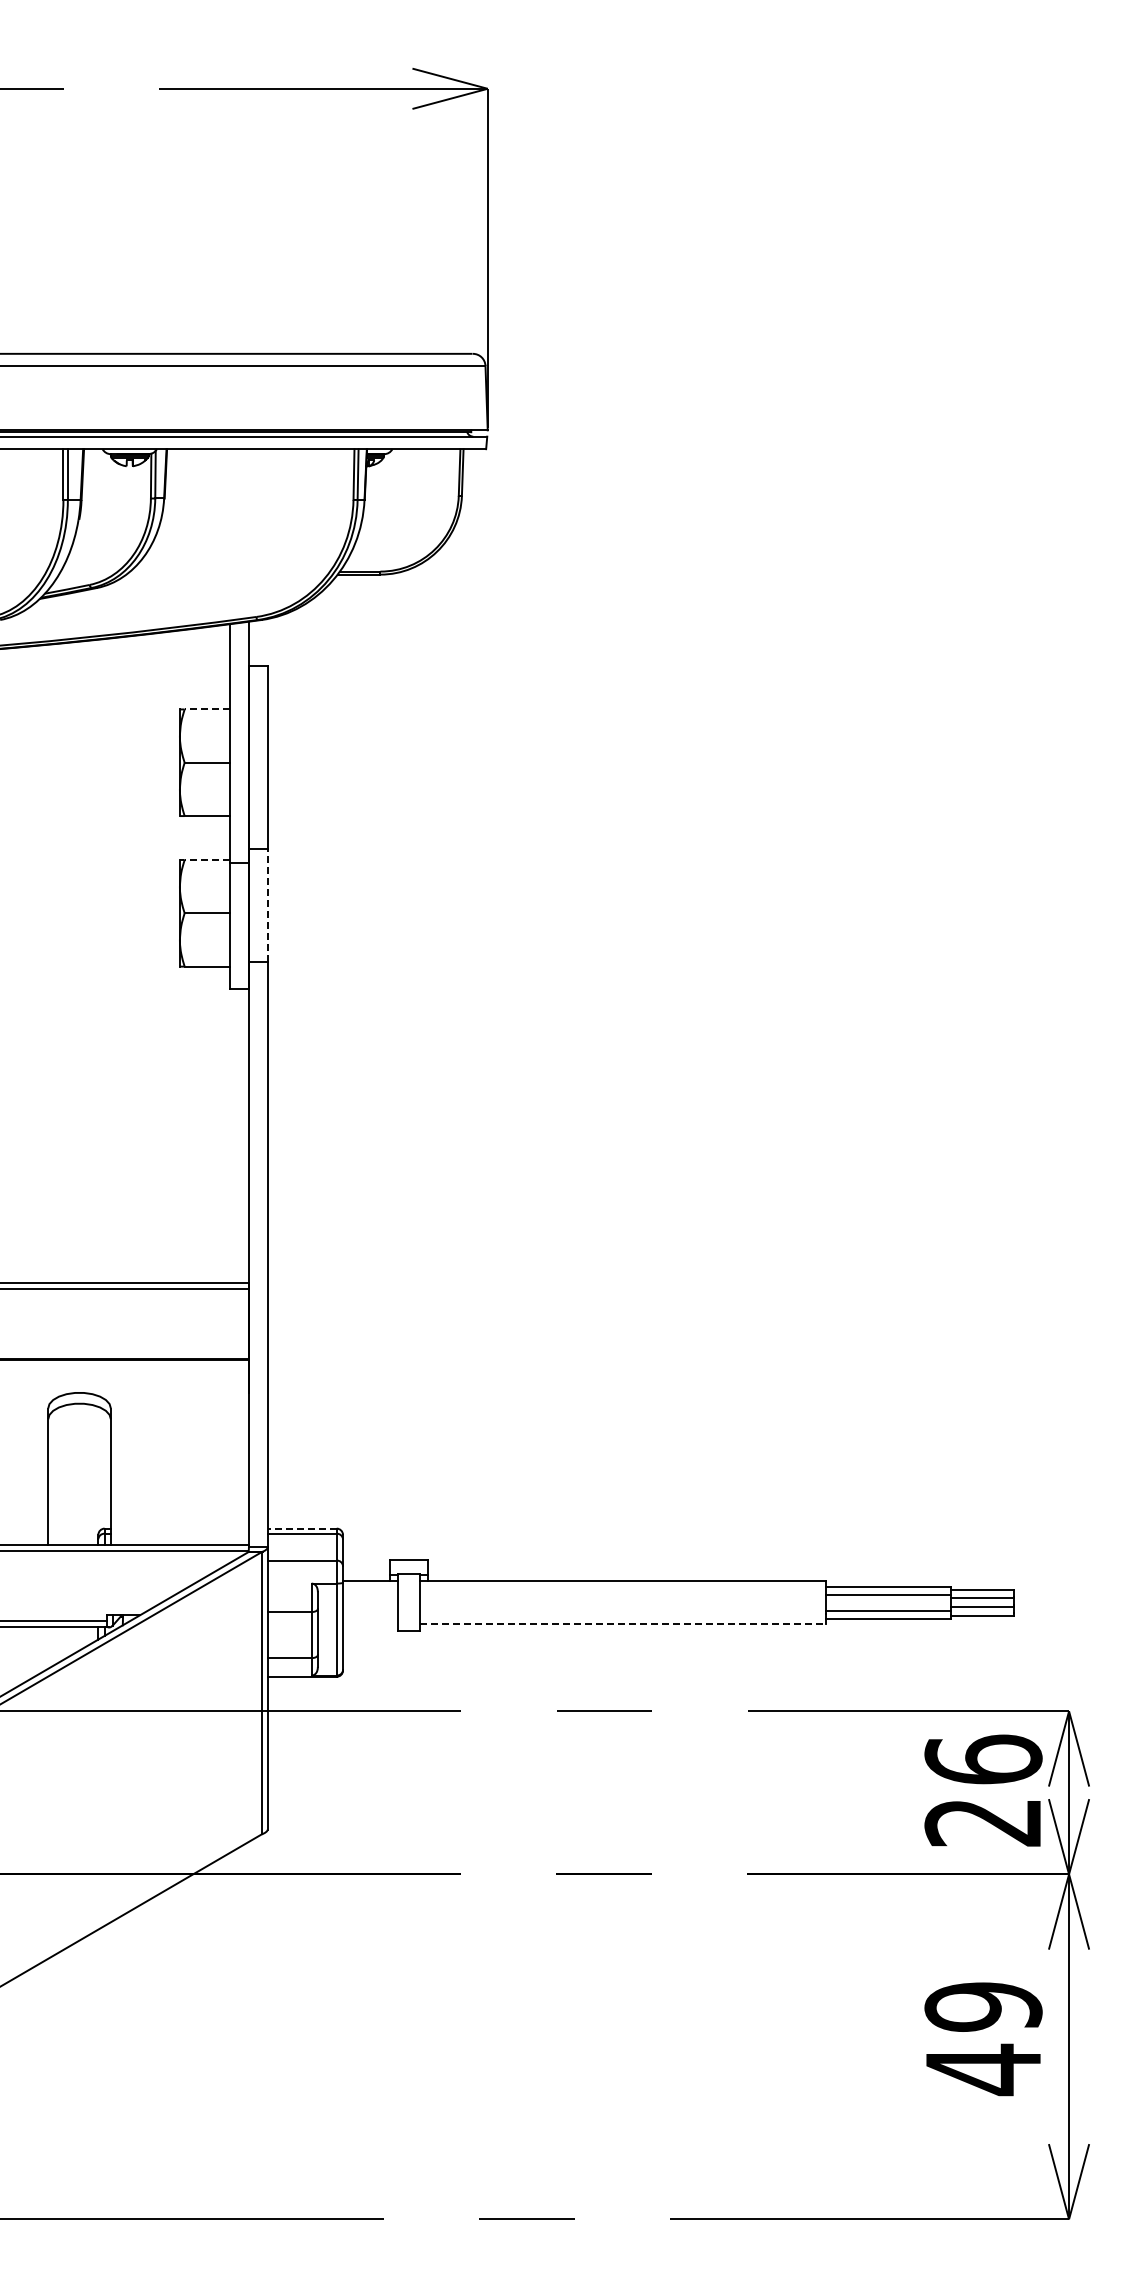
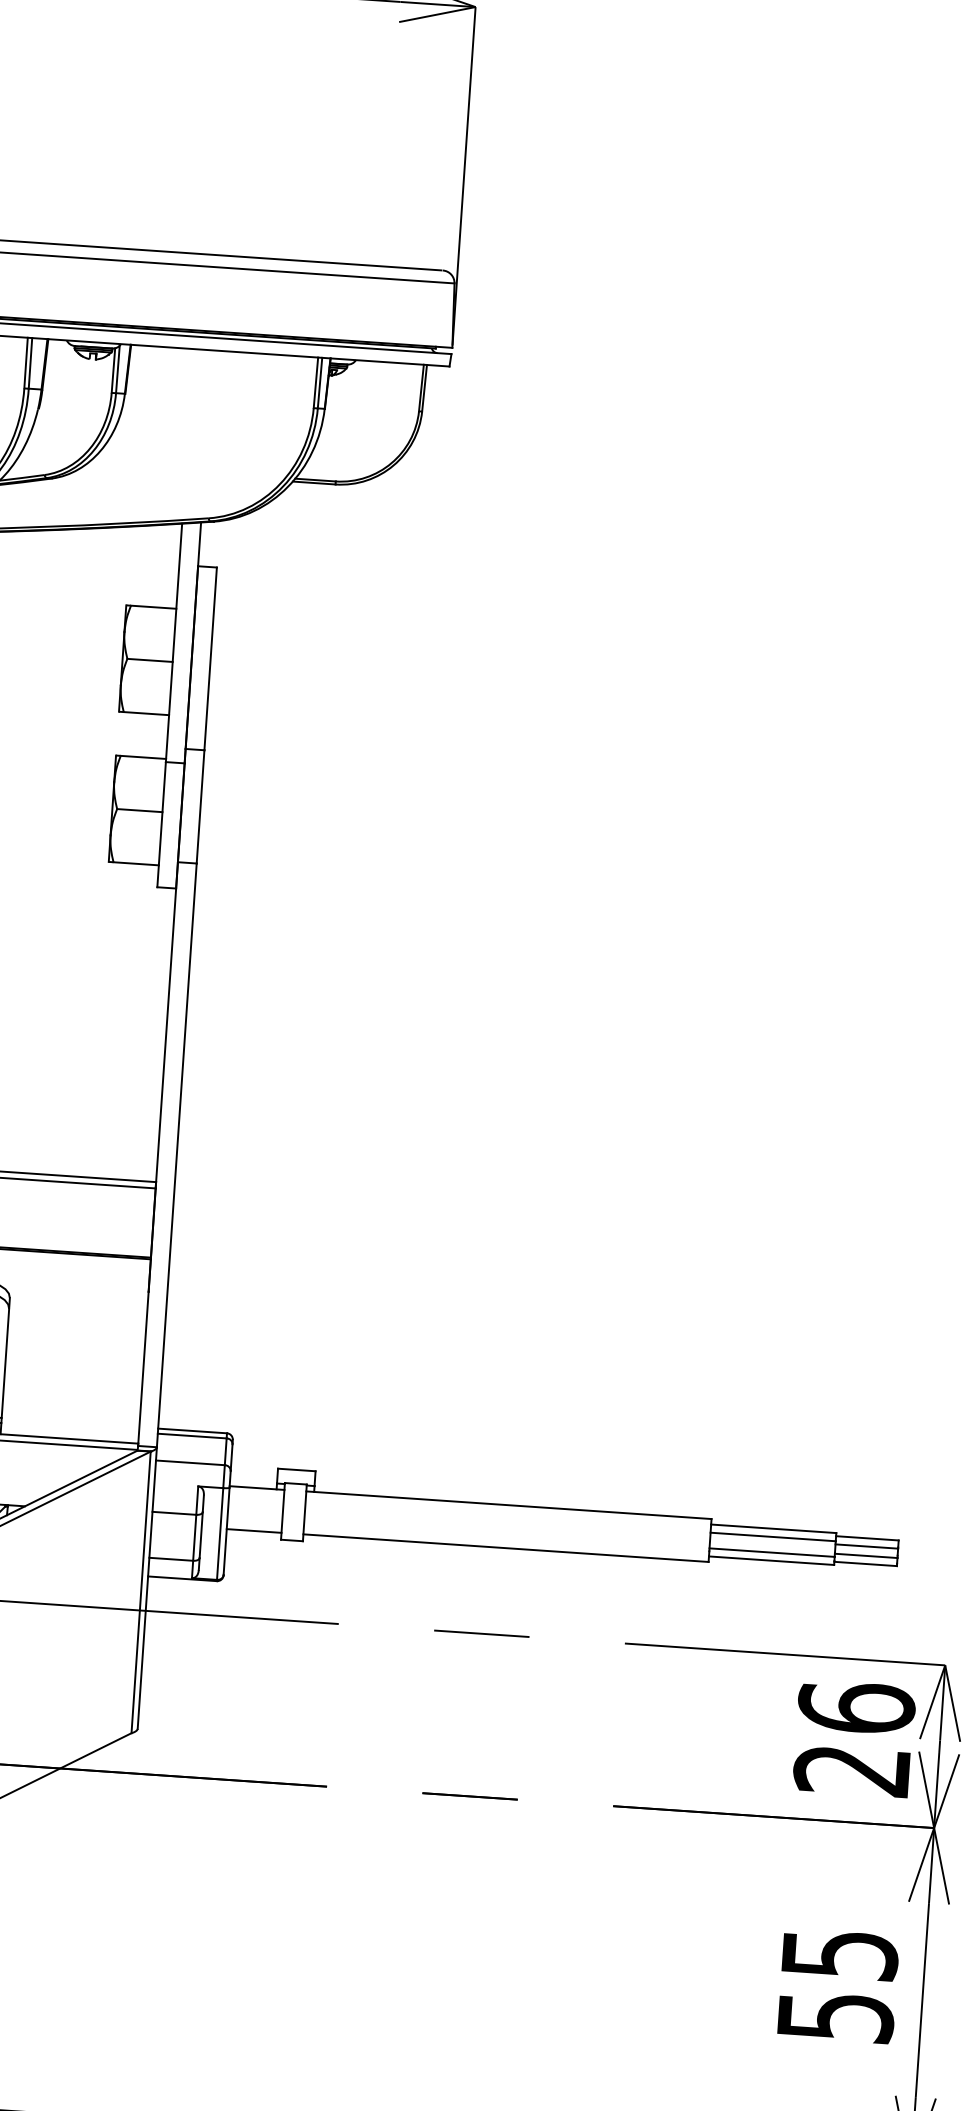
line: (207, 709) -> (153, 607), dashed -> solid
line: (207, 859) -> (143, 756), dashed -> solid
line: (267, 905) -> (200, 806), dashed -> solid
line: (301, 1528) -> (191, 1430), dashed -> solid
line: (369, 1624) -> (253, 1531), added
line: (623, 1624) -> (506, 1548), dashed -> solid
text: (983, 2039) -> (837, 1986), 49 -> 55

